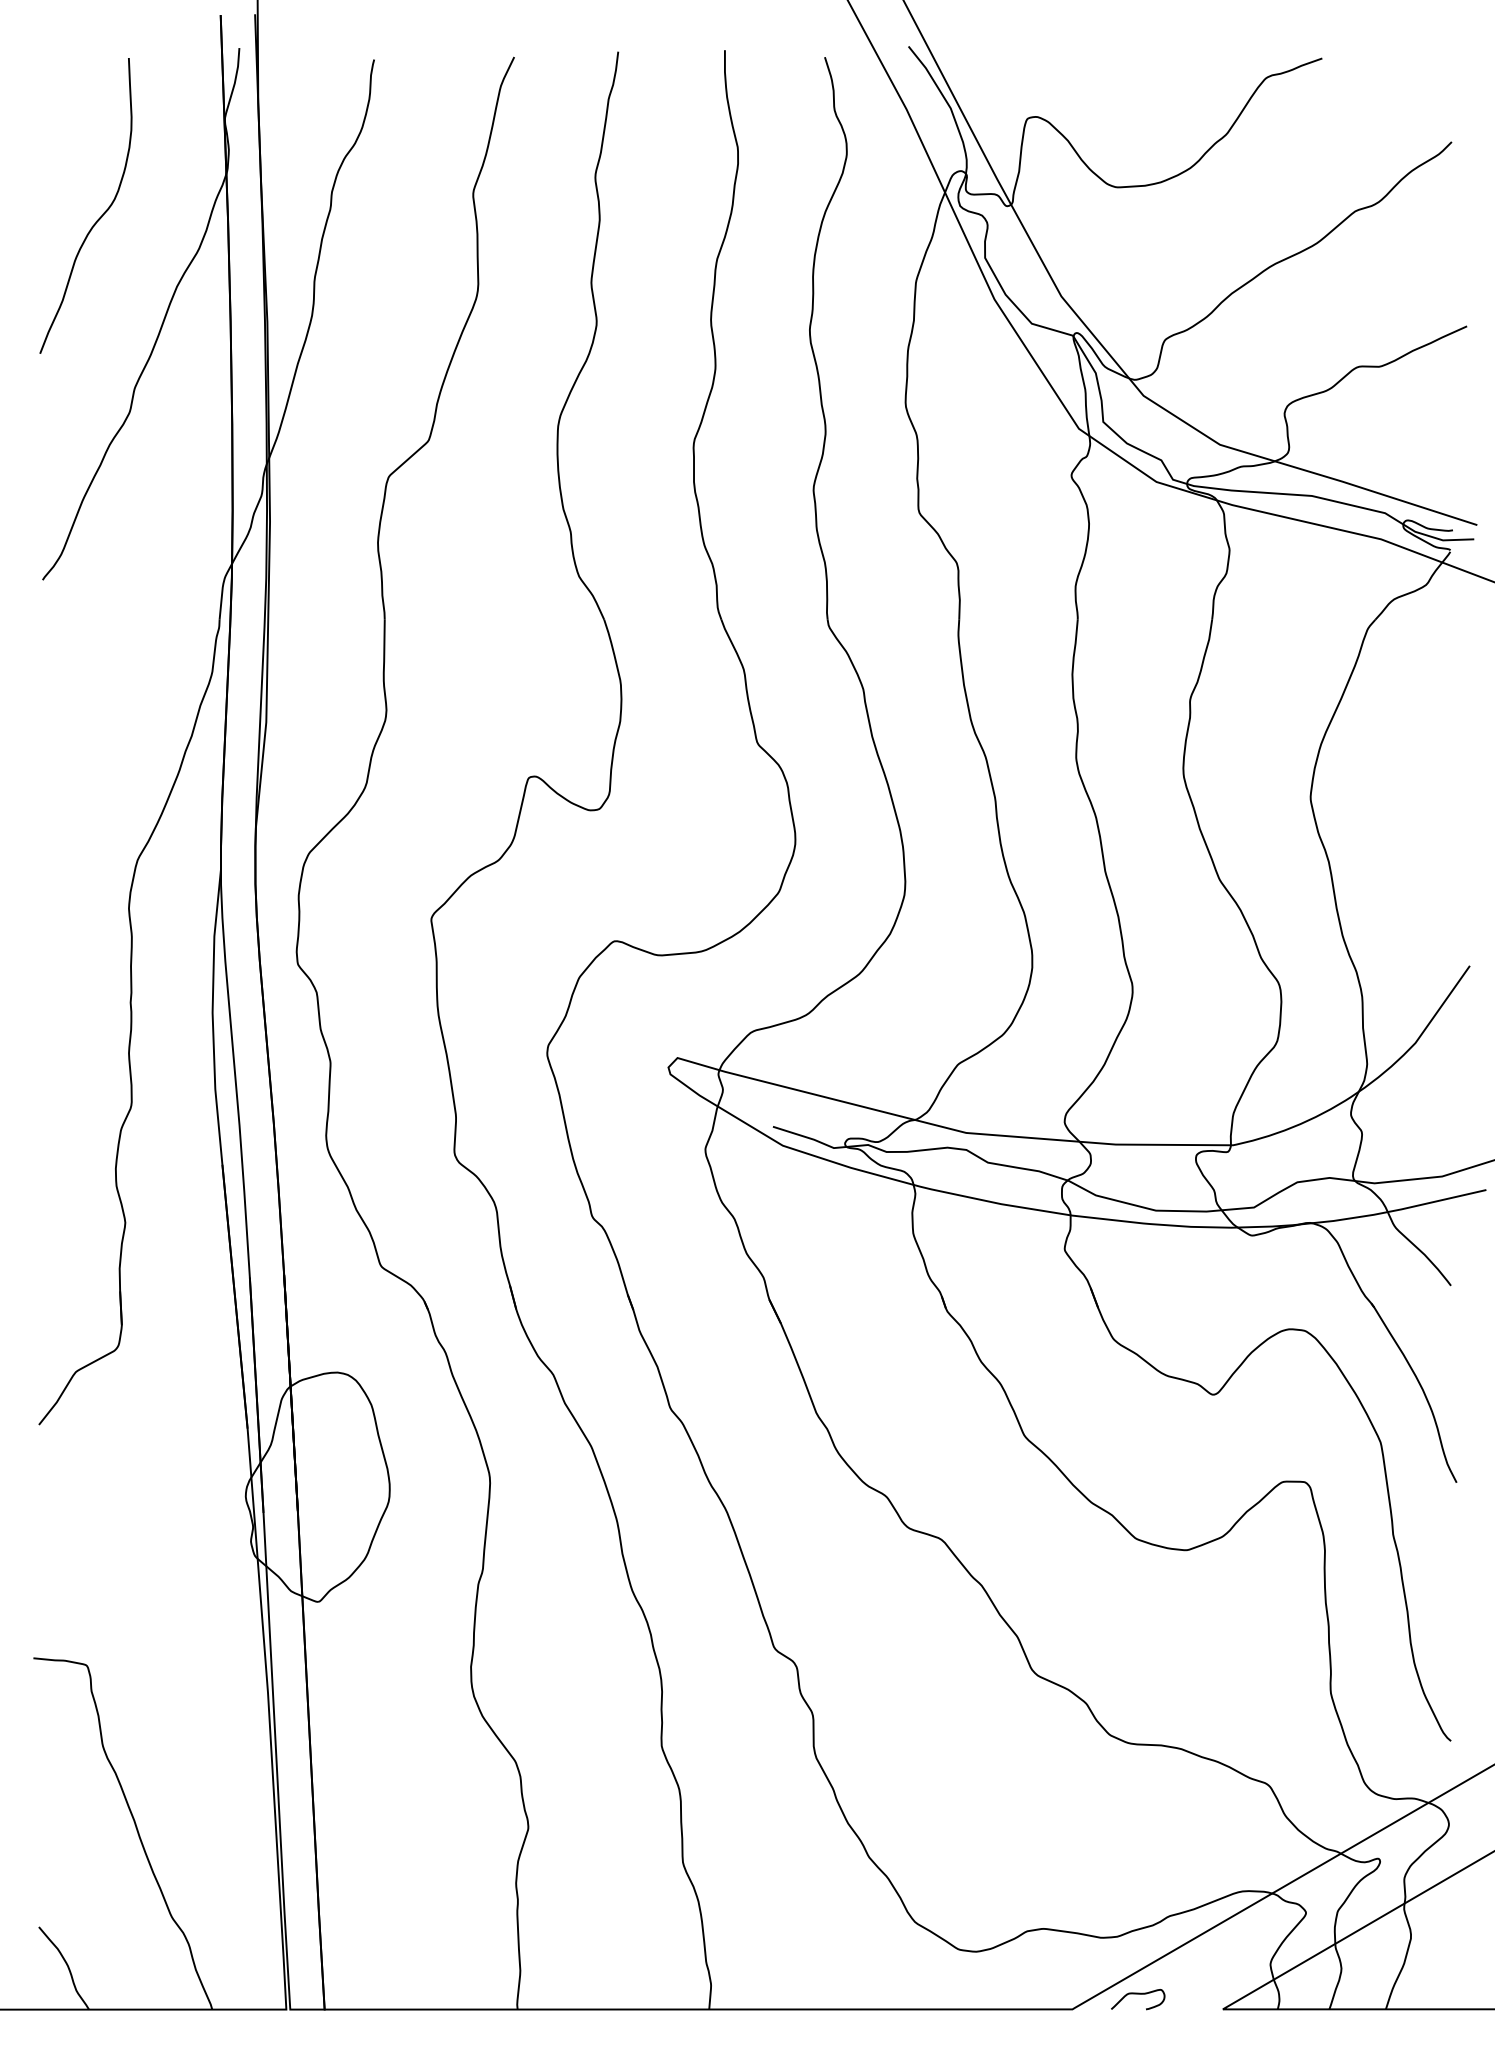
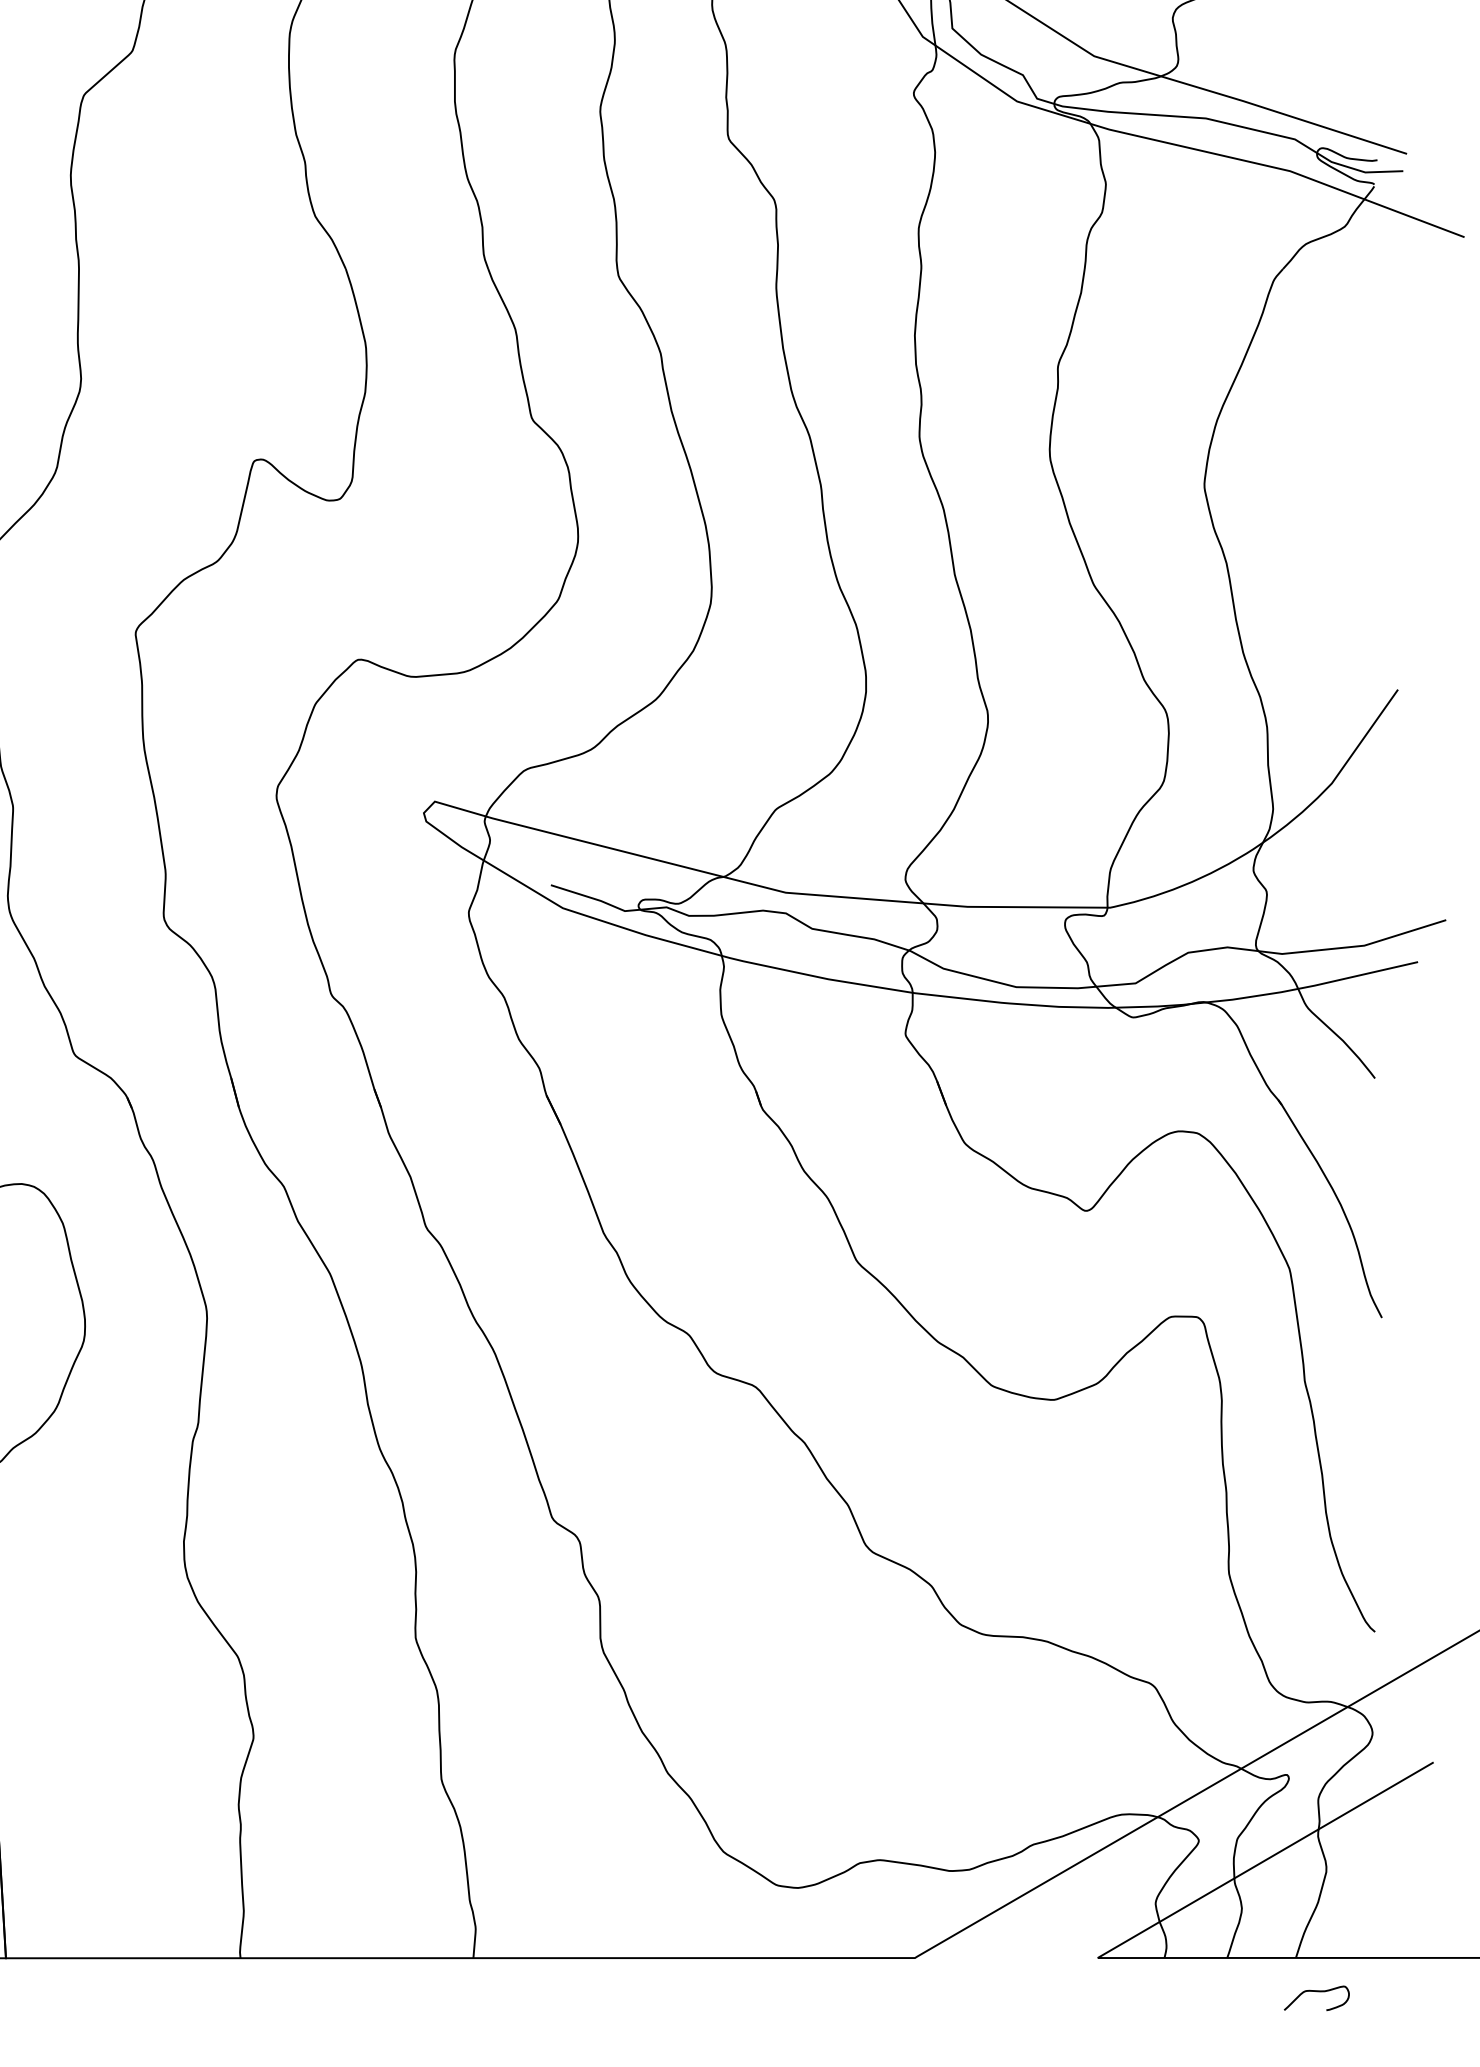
curve: (1138, 1994) -> (1317, 1992), moved

